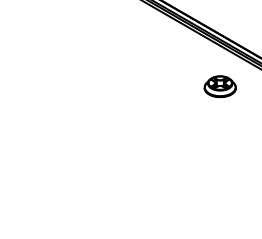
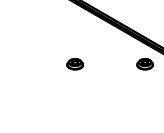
part: (80, 87) -> (74, 64), added

